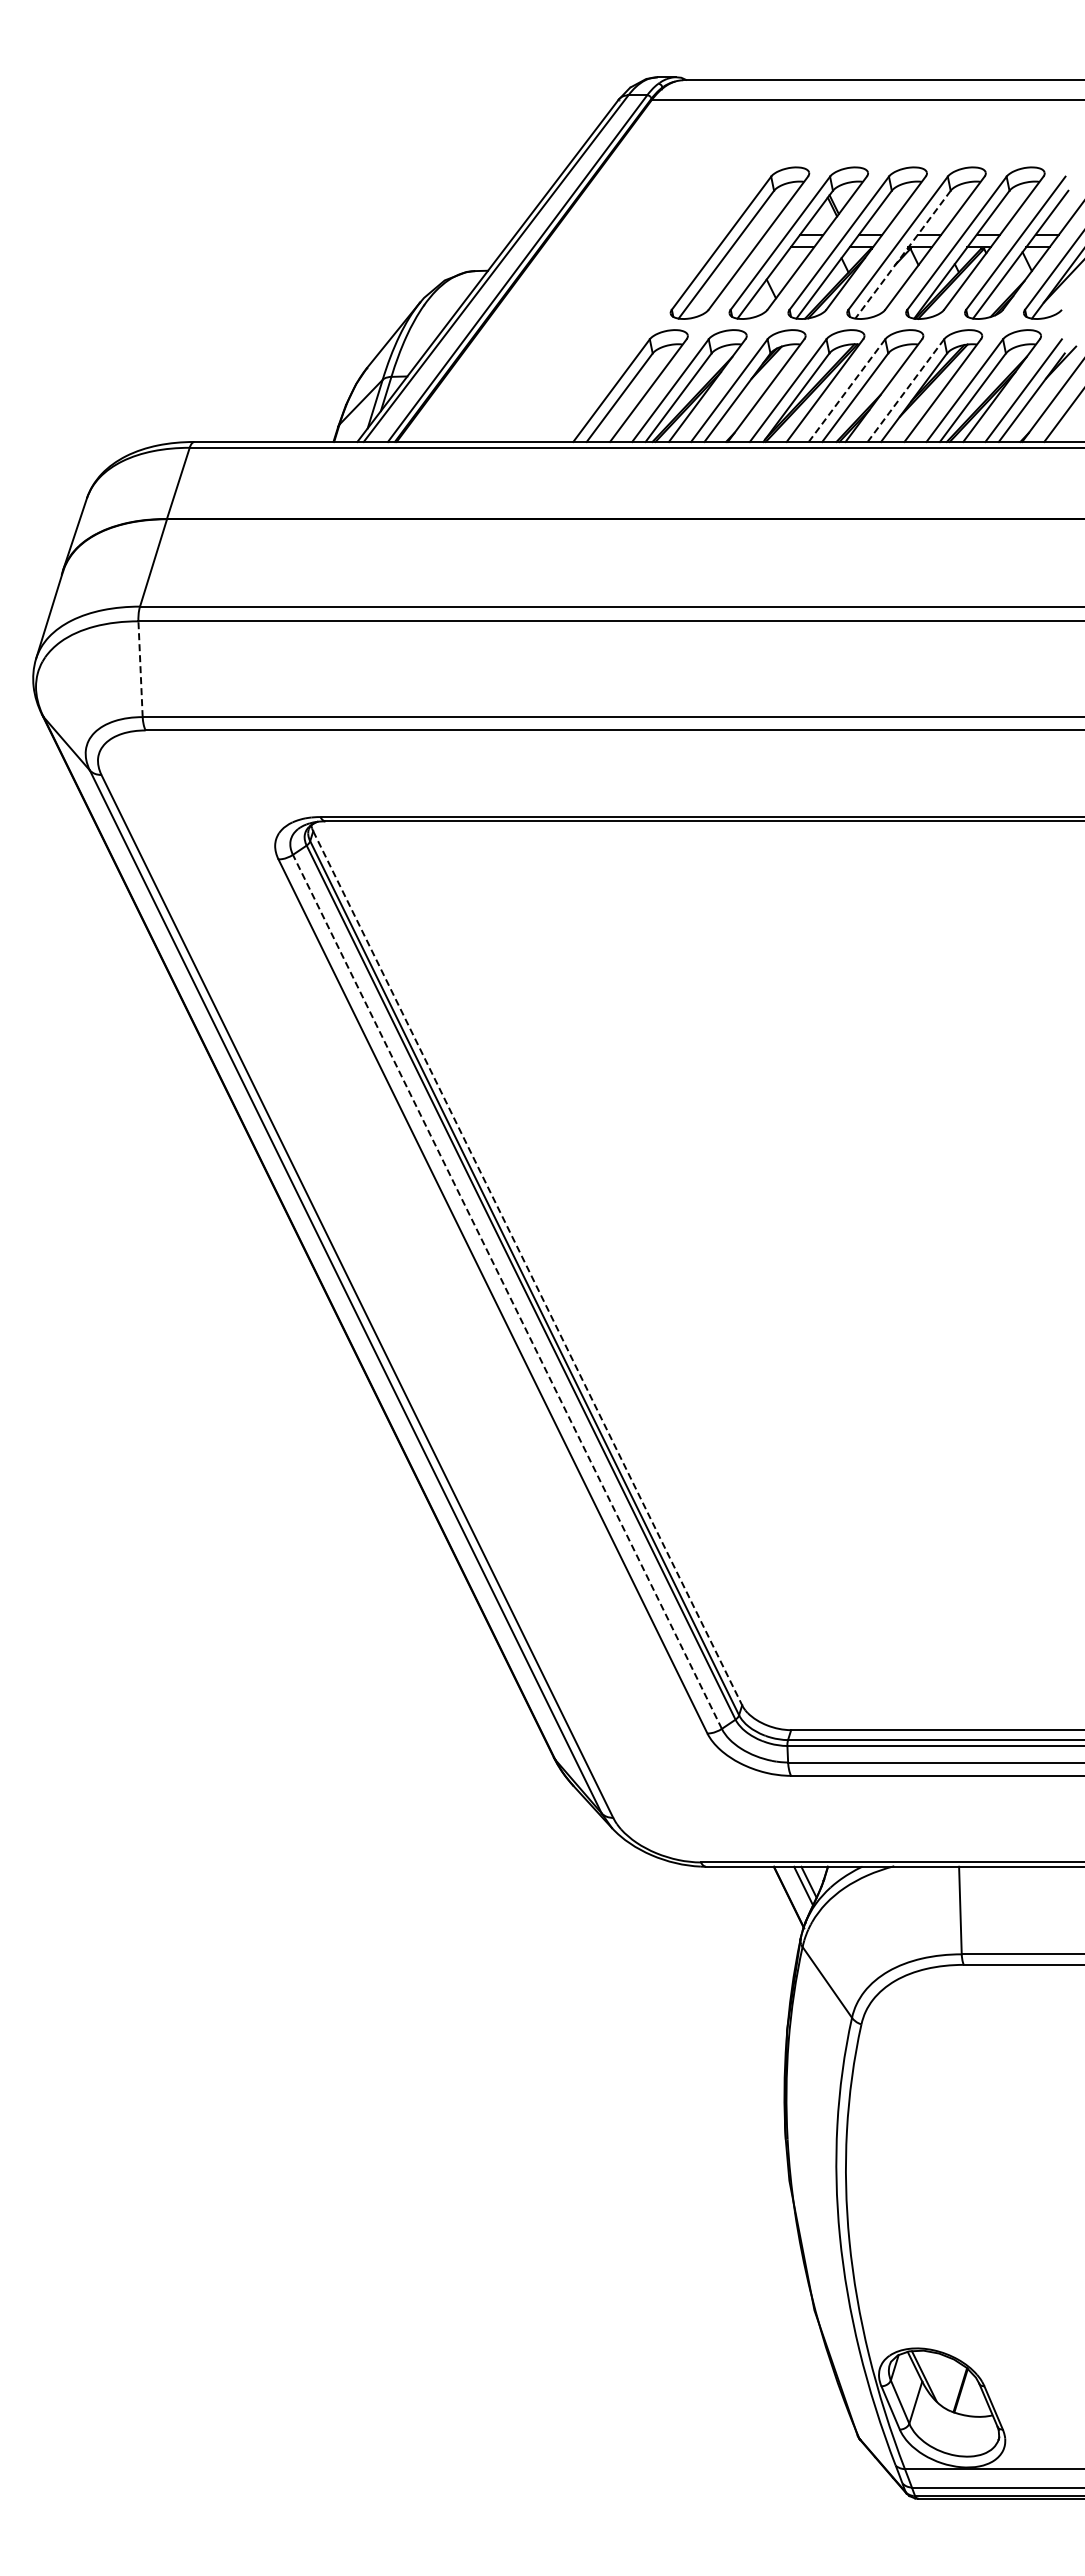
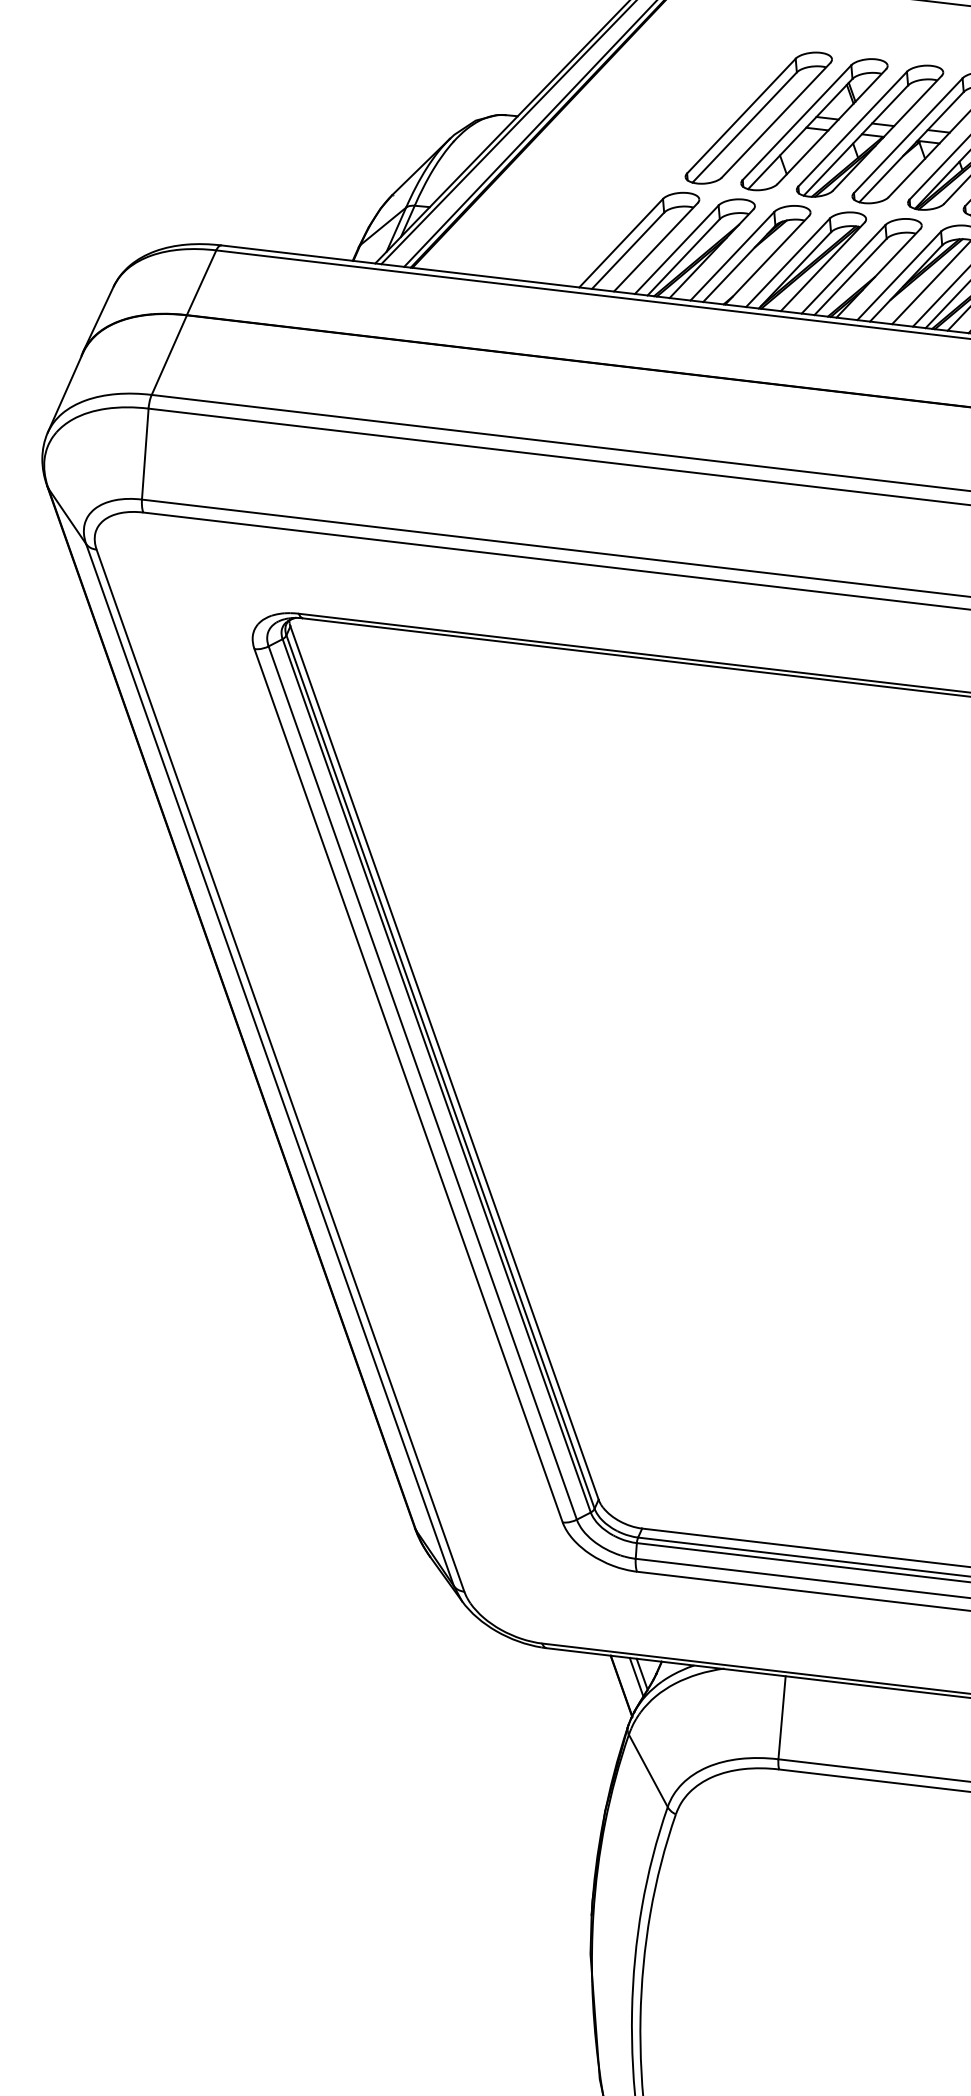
line: (903, 254) -> (912, 146), dashed -> solid
line: (846, 391) -> (843, 270), dashed -> solid
line: (905, 391) -> (898, 276), dashed -> solid
line: (140, 669) -> (145, 454), dashed -> solid
line: (527, 1268) -> (444, 1063), dashed -> solid
line: (507, 1291) -> (422, 1082), dashed -> solid

